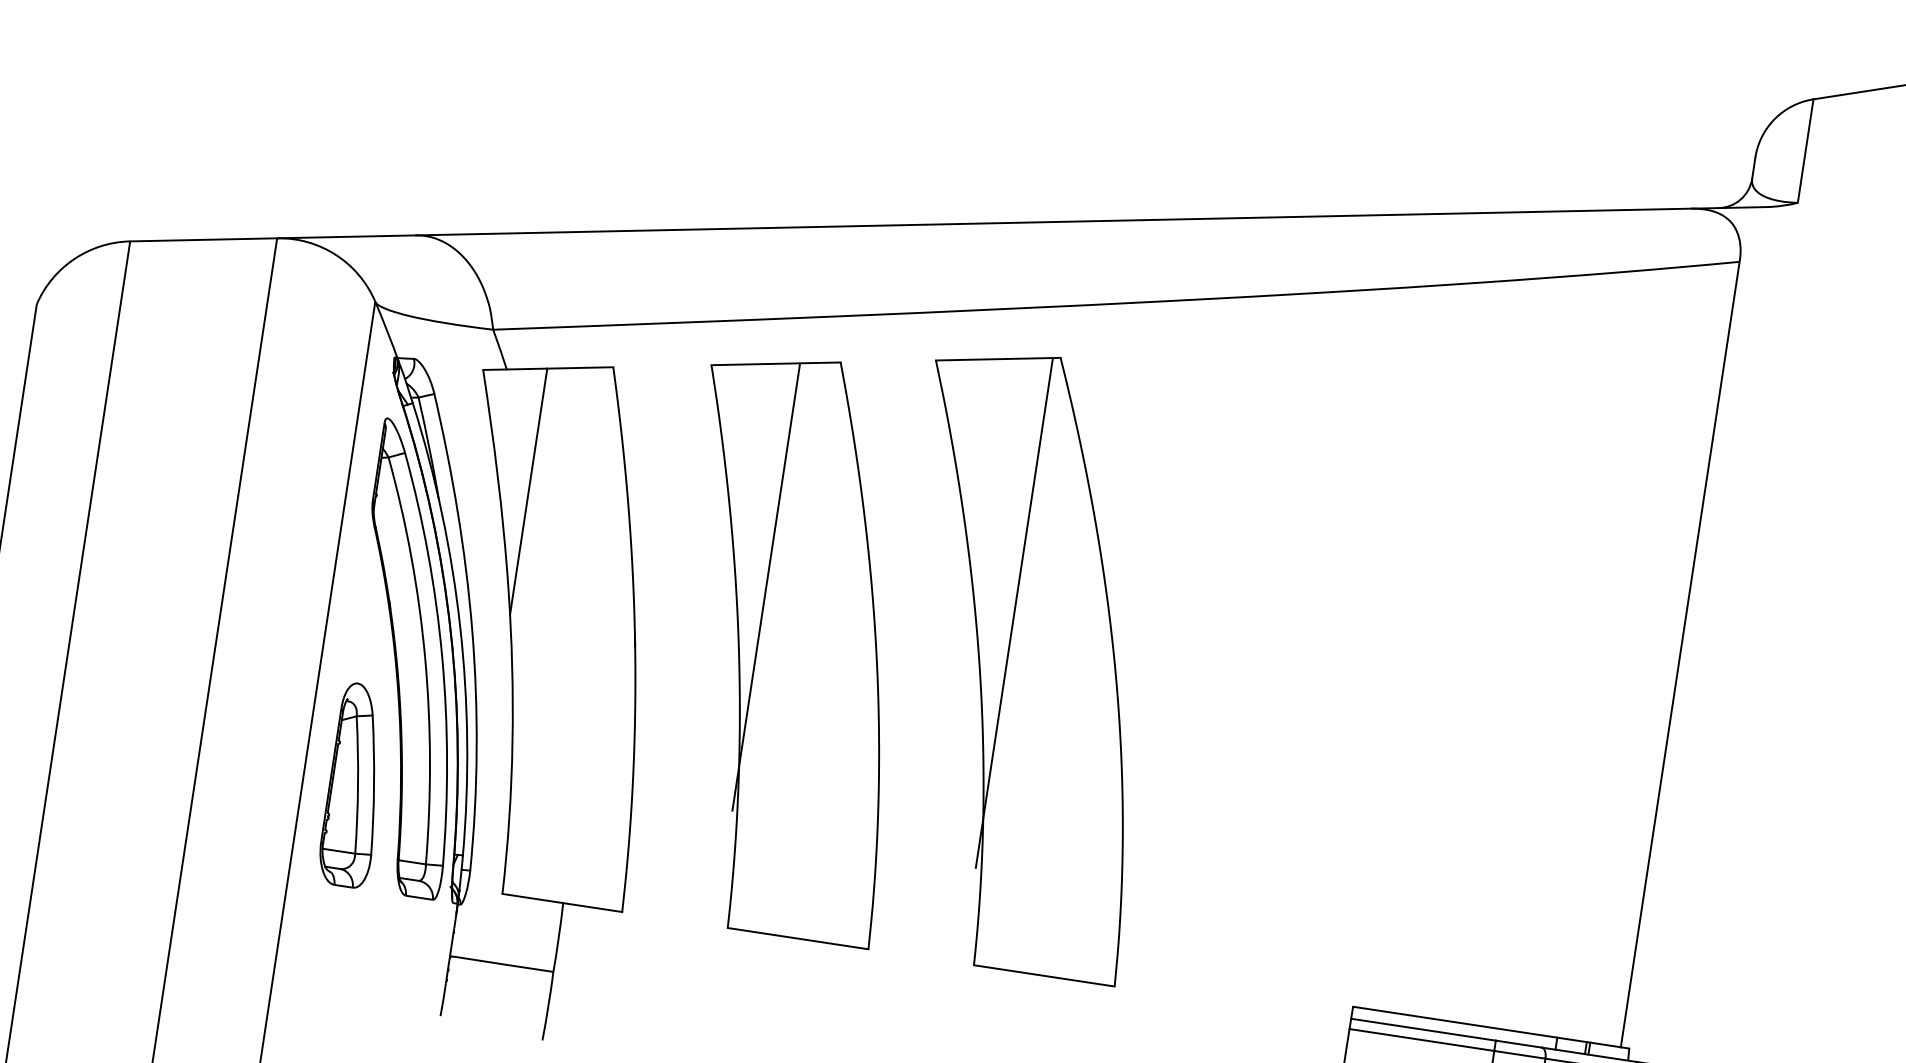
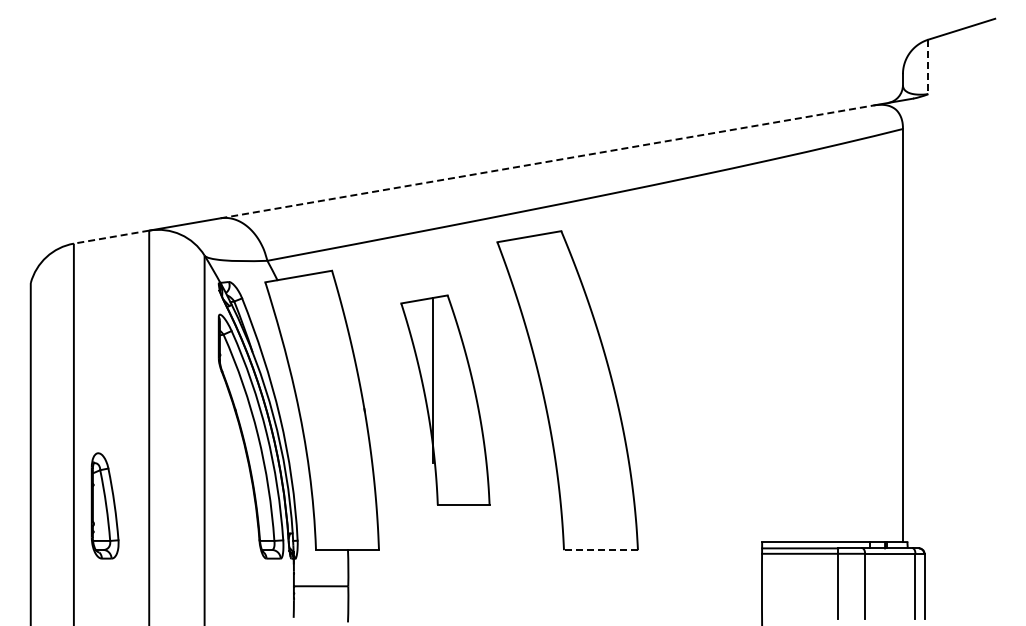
line: (1805, 152) -> (928, 67), solid -> dashed
line: (1054, 221) -> (547, 161), solid -> dashed
line: (203, 240) -> (111, 237), solid -> dashed
line: (529, 492) -> (298, 341), removed
line: (1014, 612) -> (557, 365), removed
part: (791, 644) -> (445, 399), size x0.7
part: (354, 784) -> (104, 505), moved
line: (1043, 976) -> (600, 550), solid -> dashed

